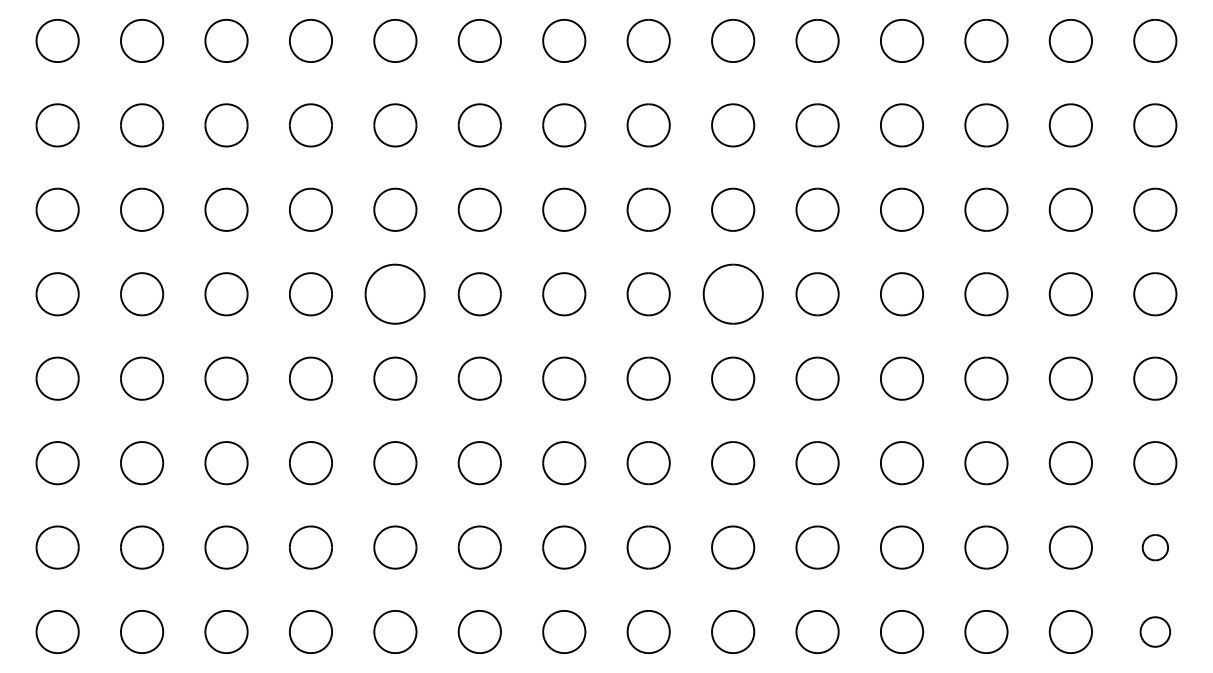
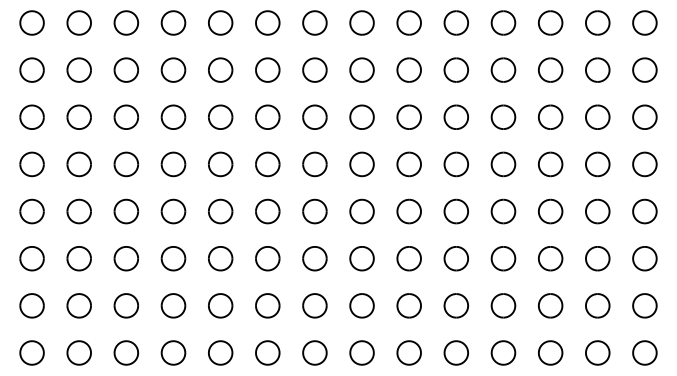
part: (395, 294) -> (220, 164), size x0.71
part: (731, 294) -> (408, 164), size x0.71
part: (1154, 546) -> (644, 305), size x1.67
part: (1154, 631) -> (644, 352), size x1.43

